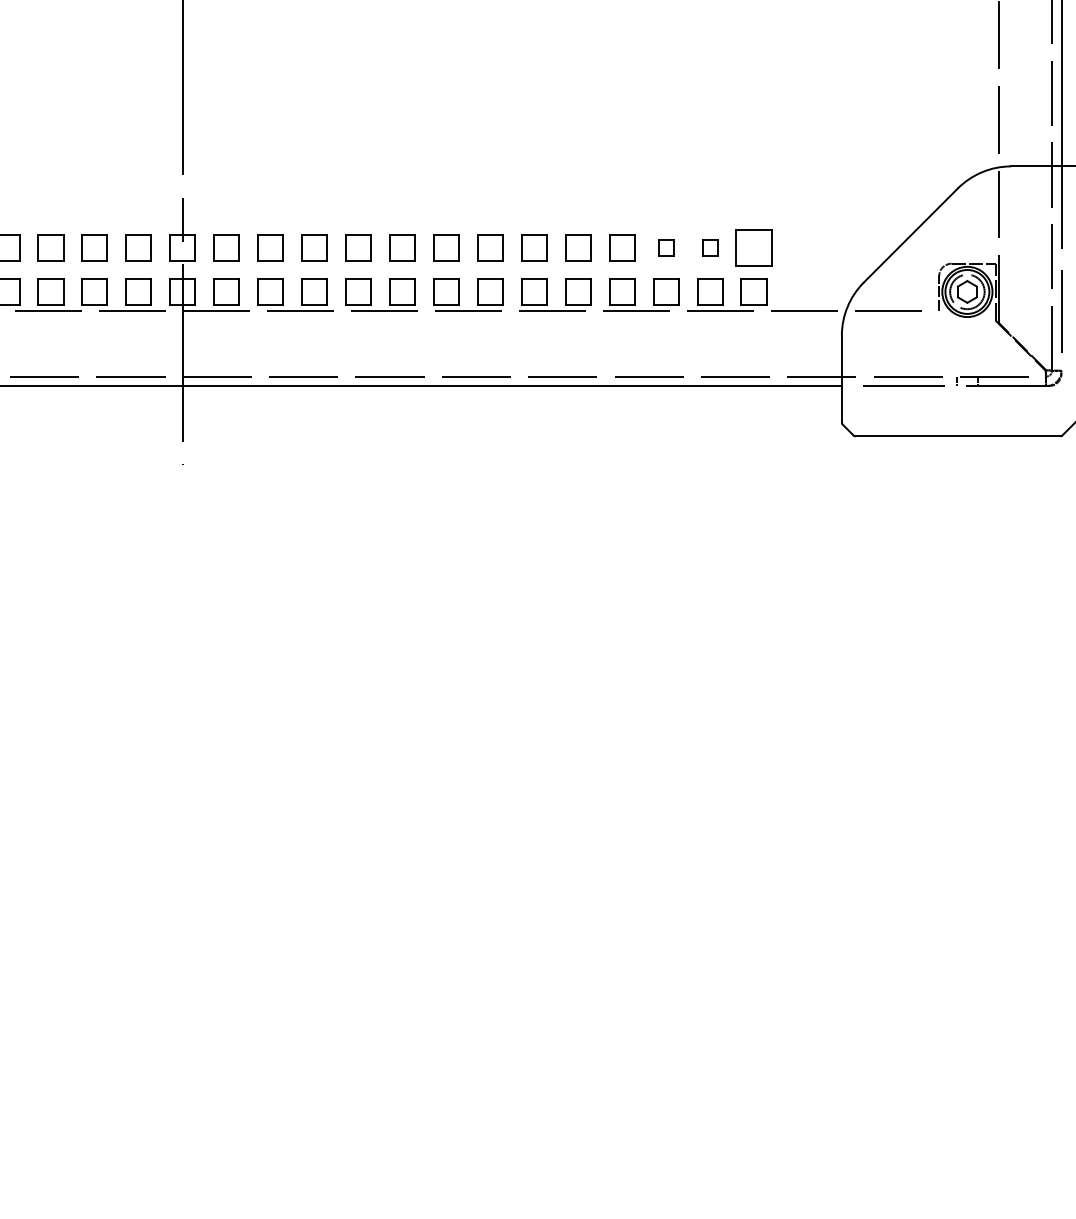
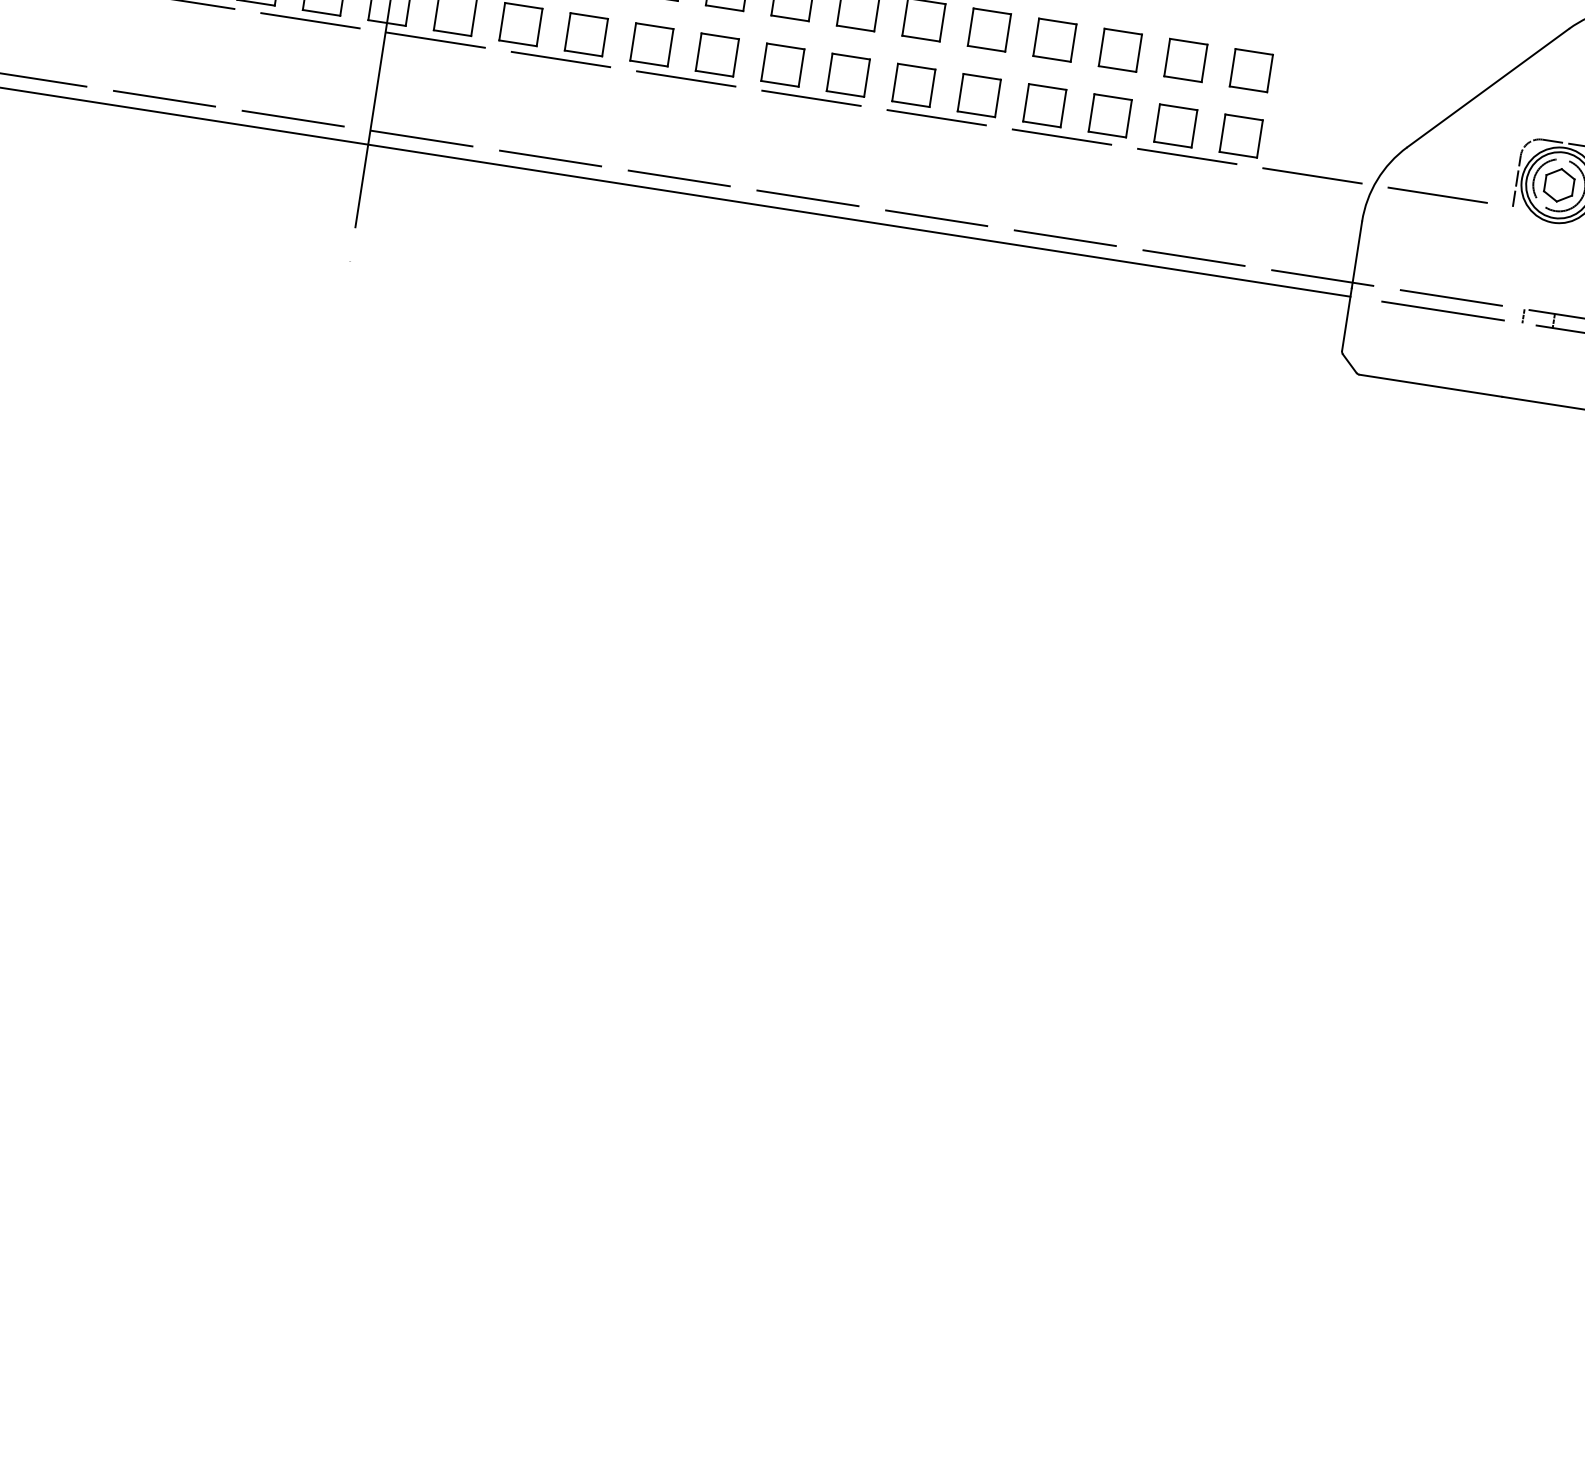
part: (666, 247) -> (1121, 49), size x1.67
part: (710, 247) -> (1186, 59), size x1.67
part: (753, 247) -> (1250, 69), size x0.71

